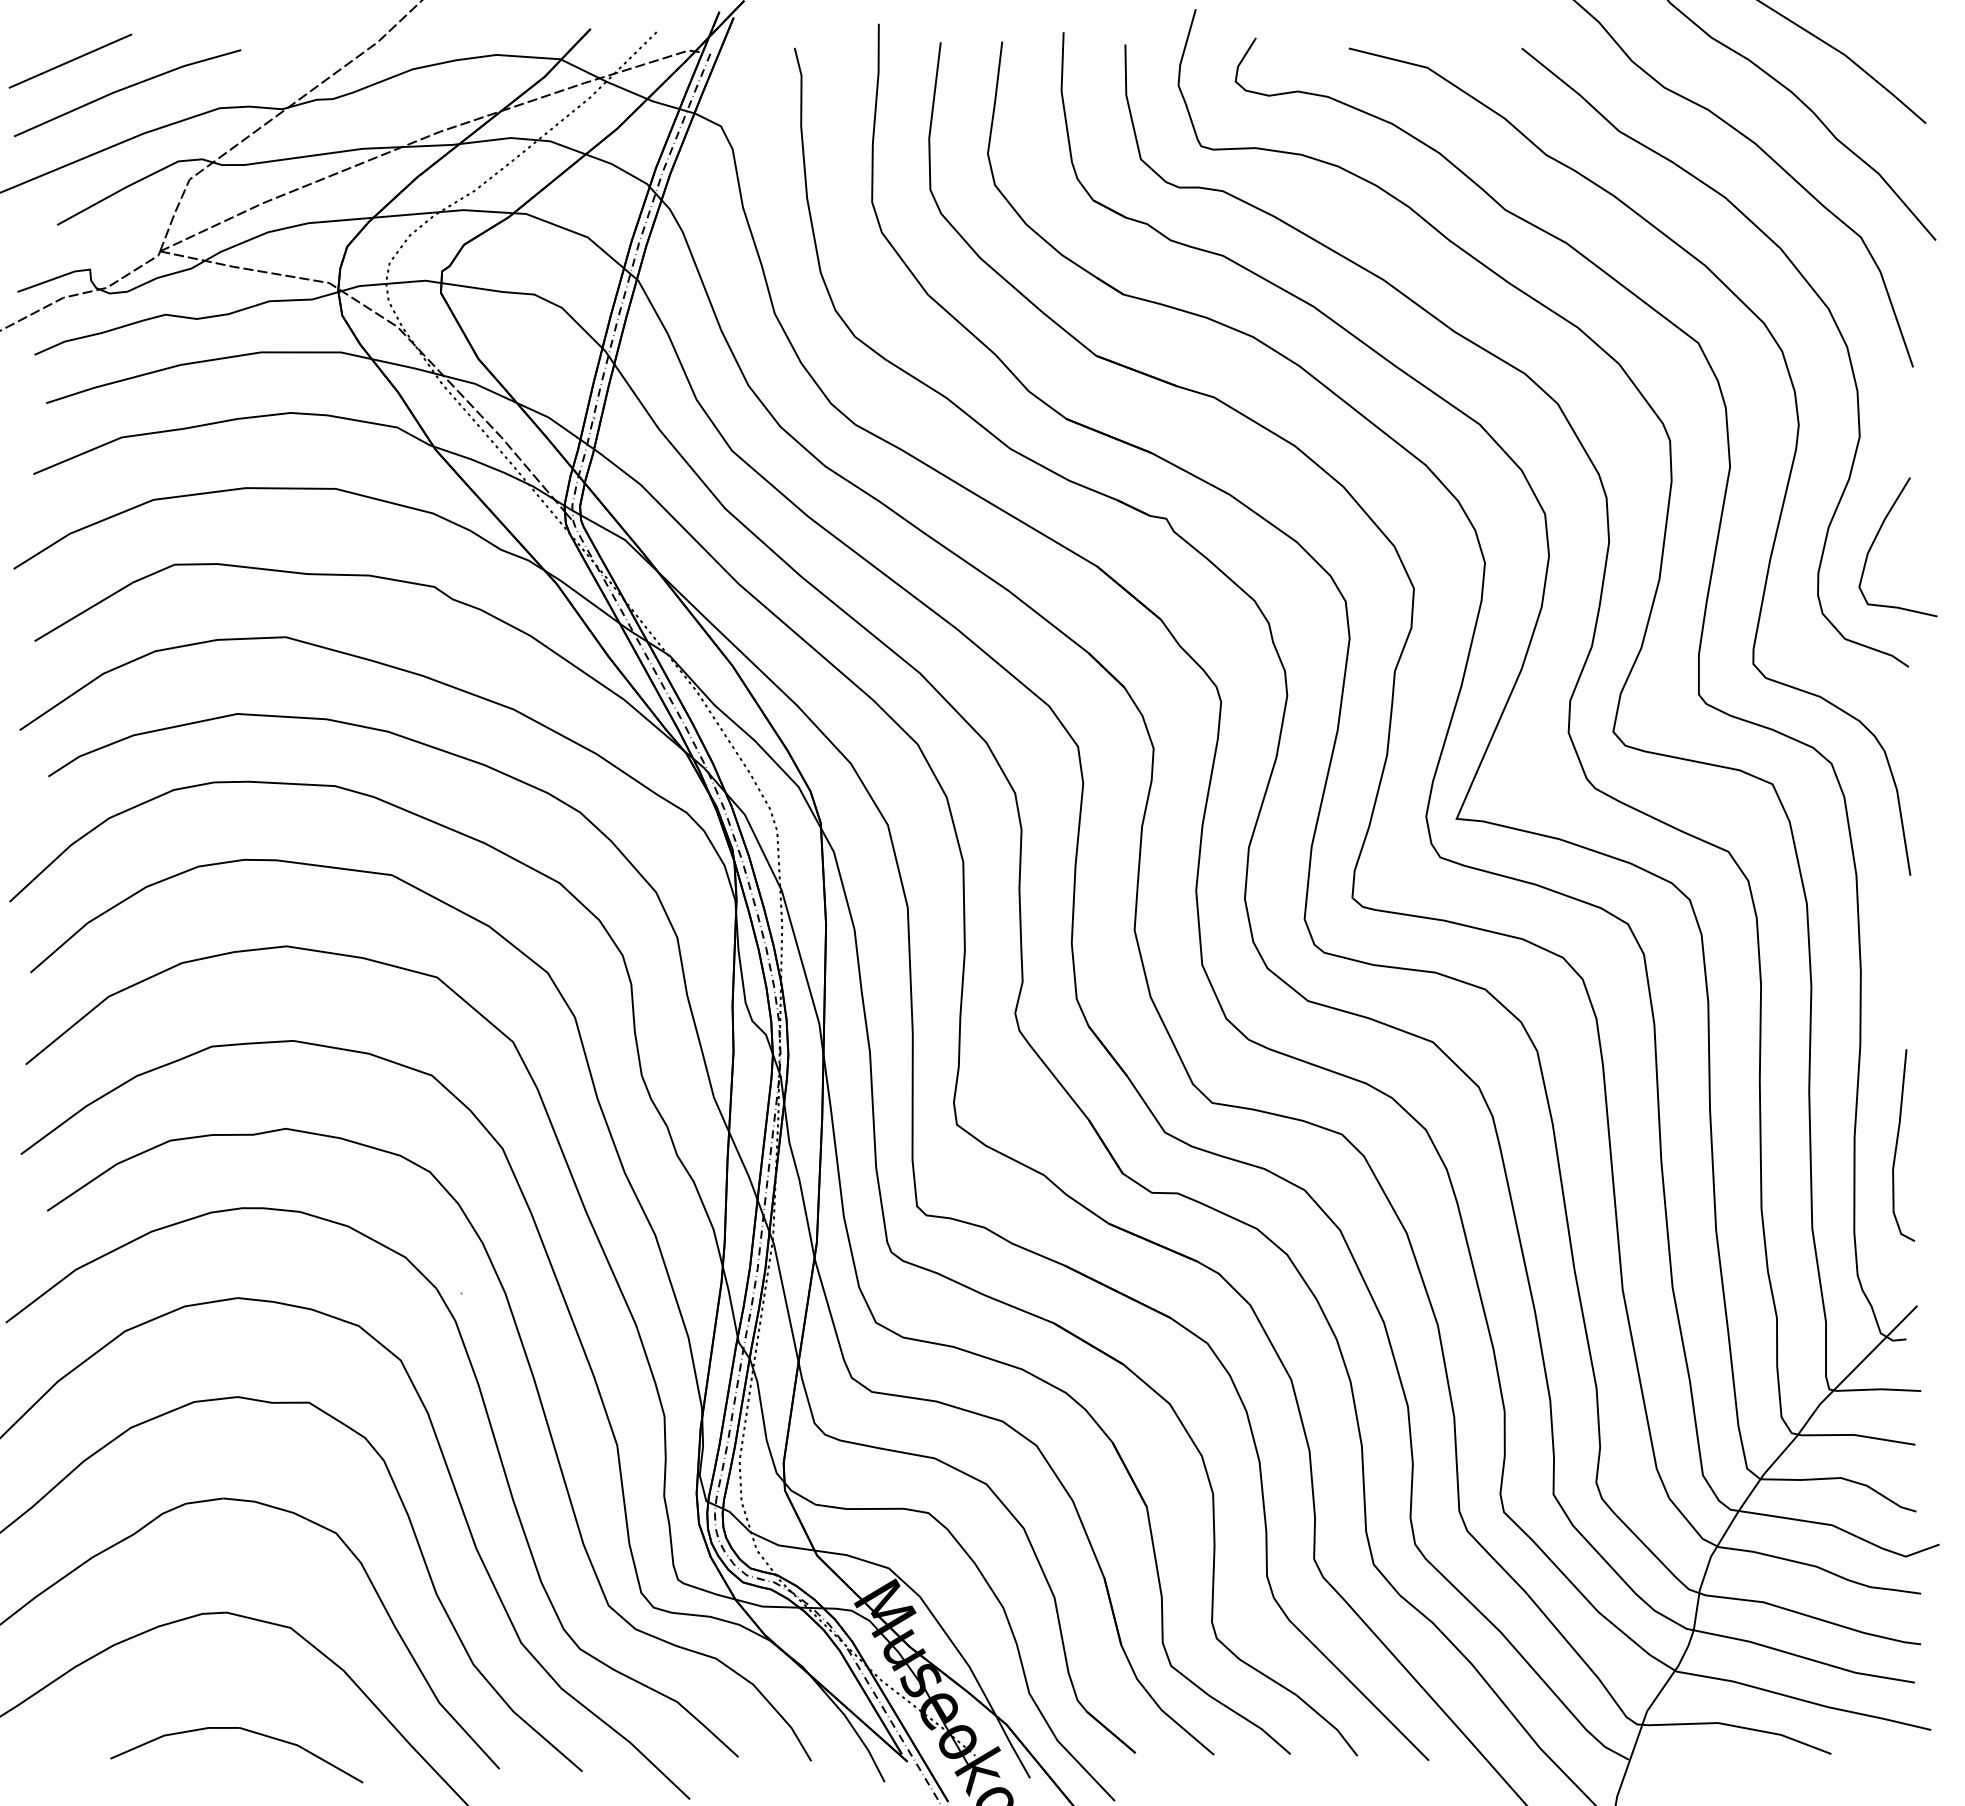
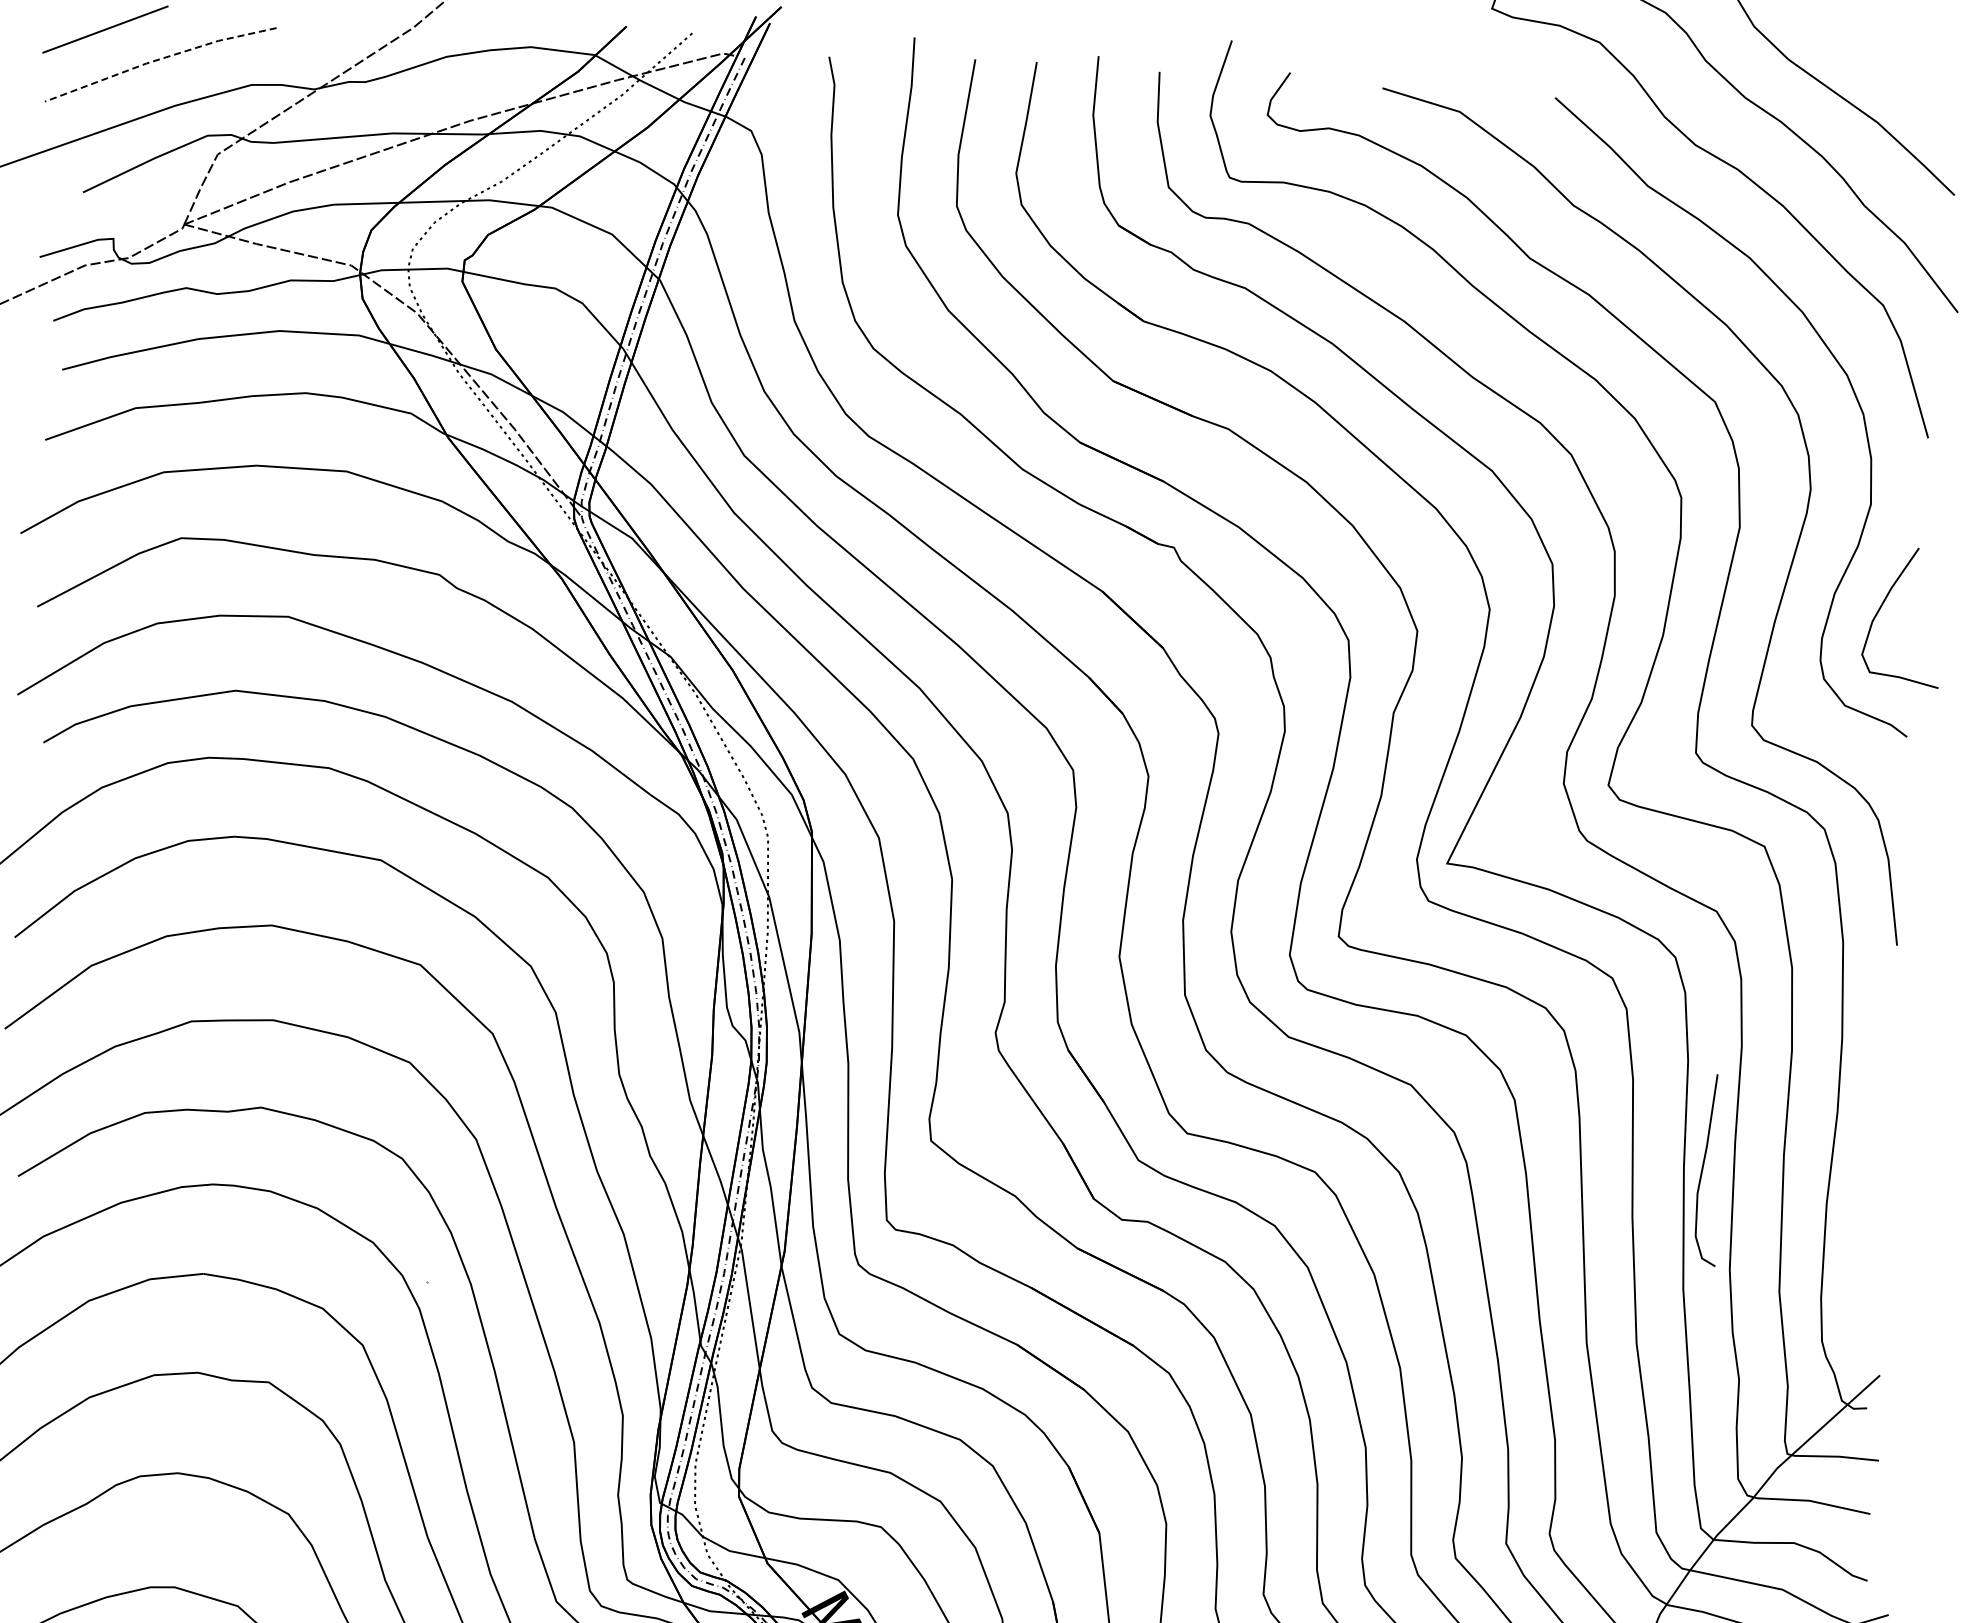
line: (125, 88) -> (158, 59), solid -> dashed
curve: (1897, 1145) -> (1703, 1169), moved

